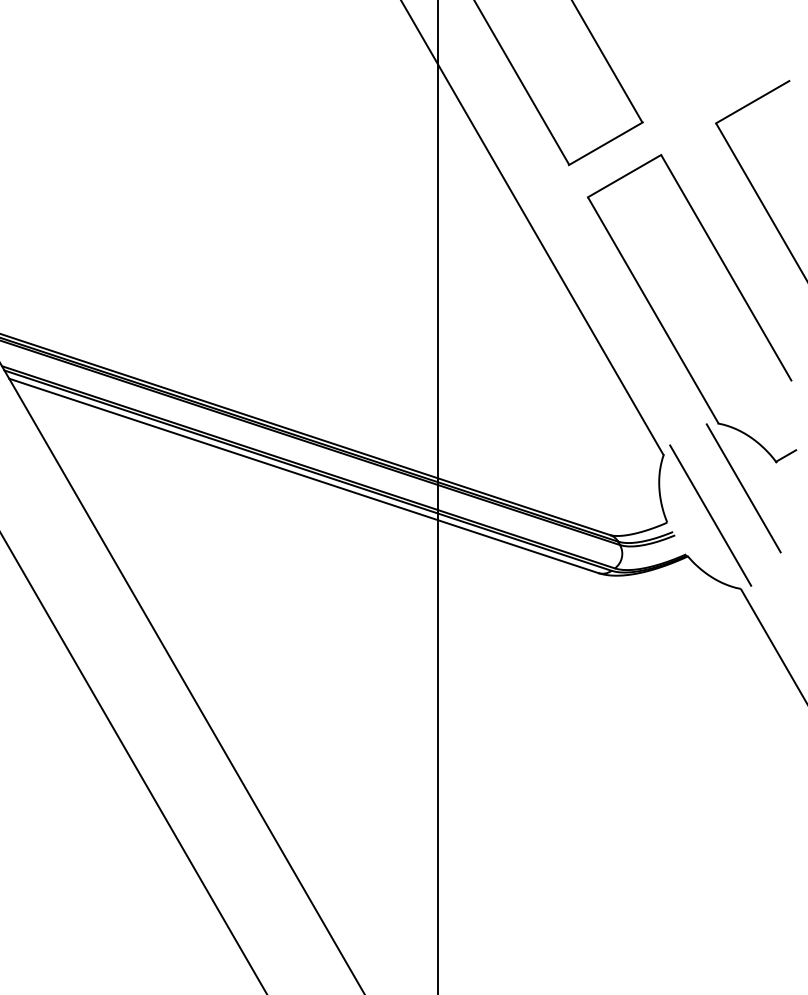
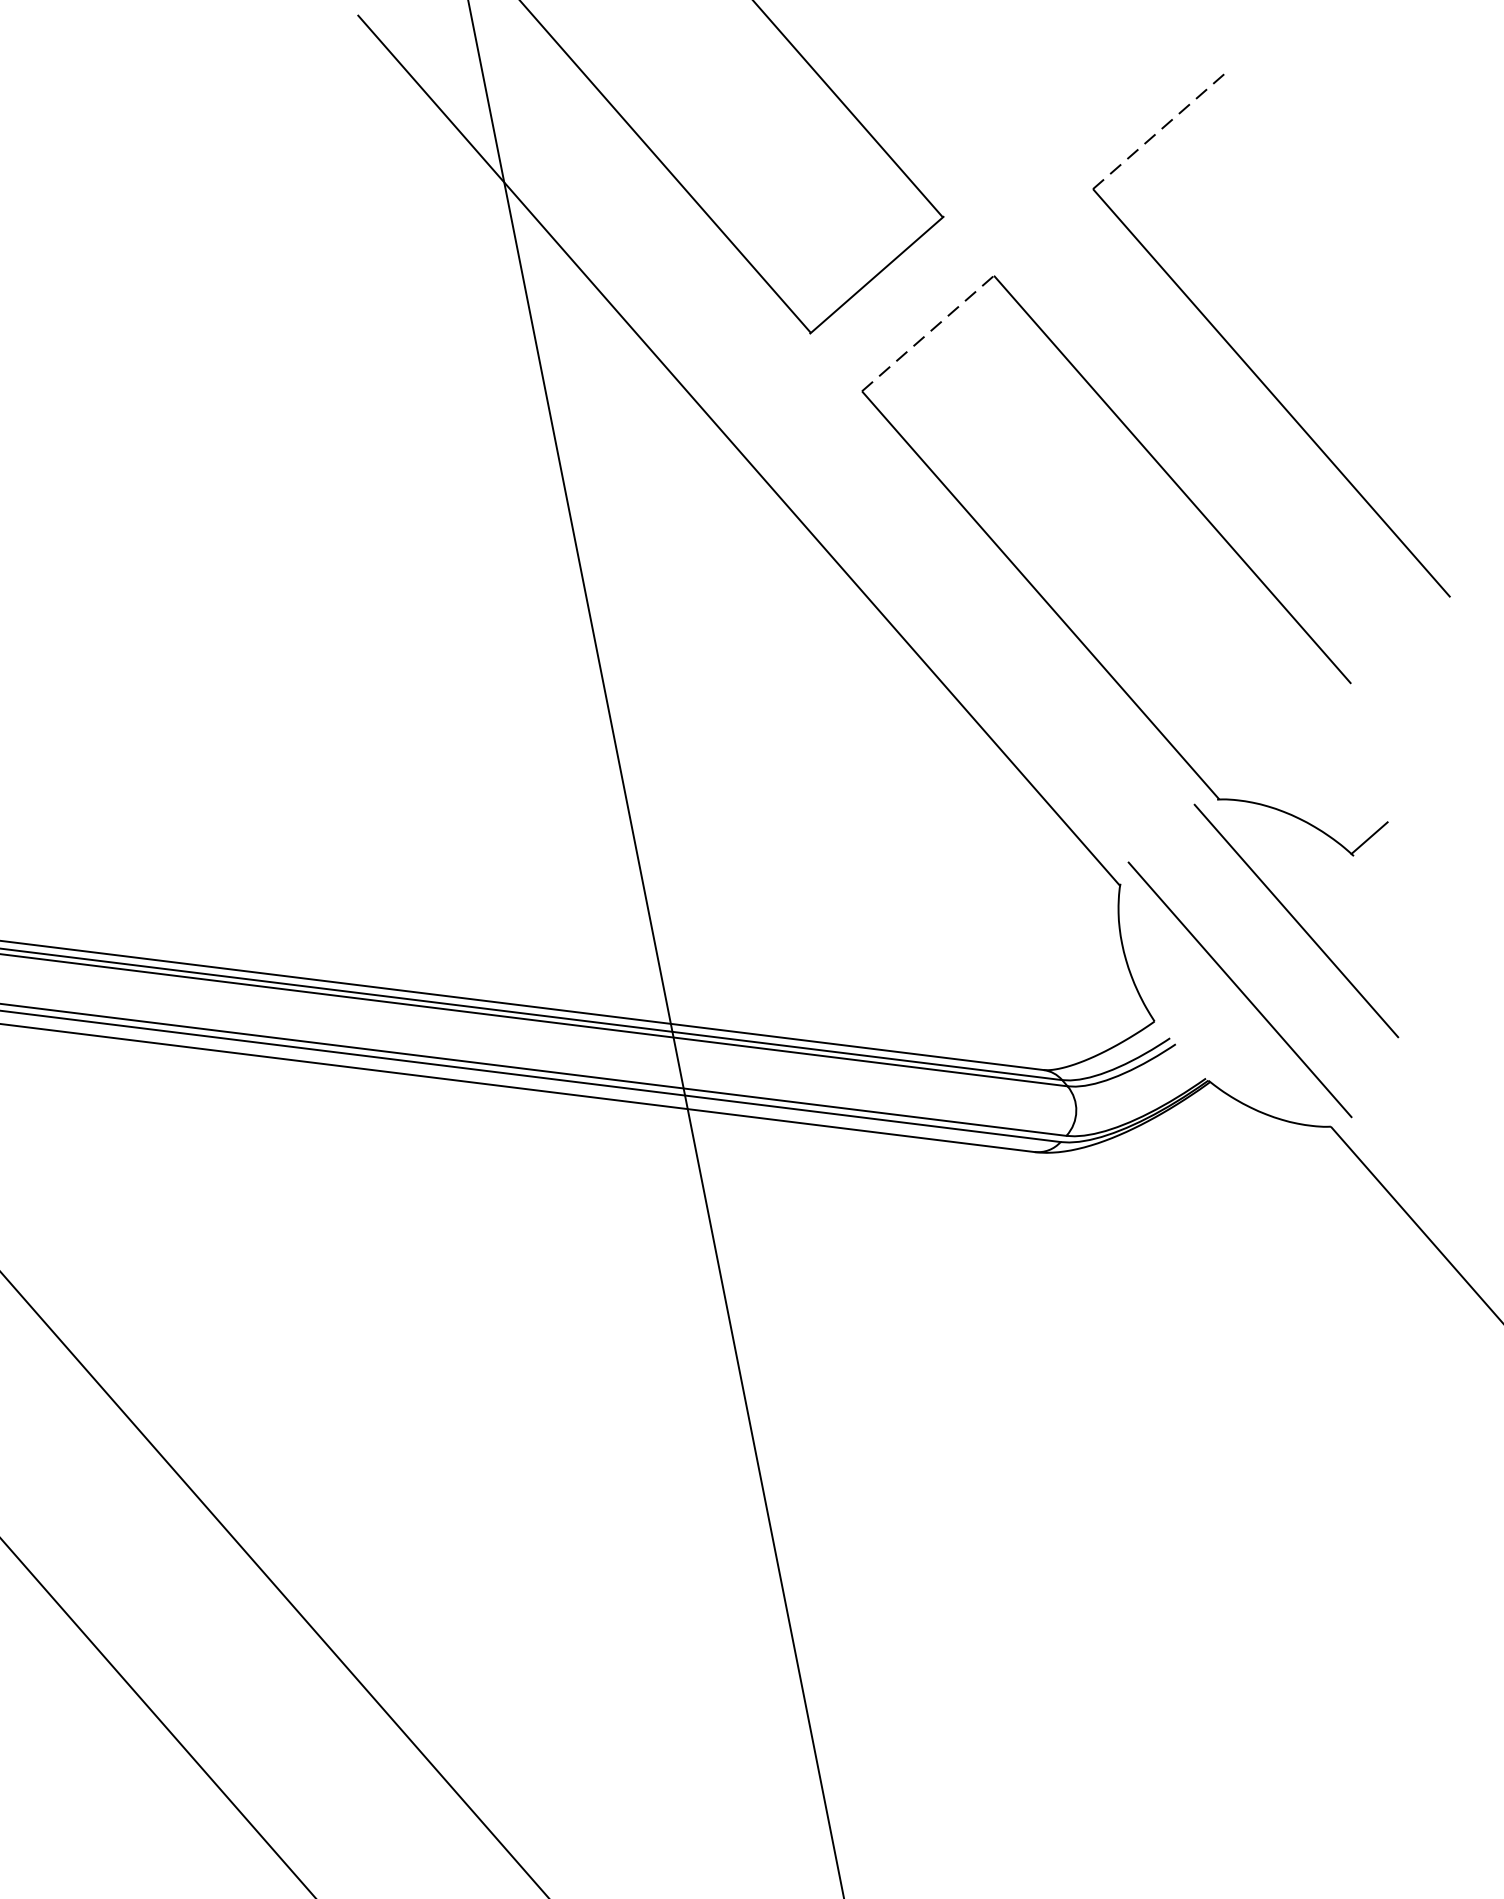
line: (753, 101) -> (1160, 129), solid -> dashed
line: (625, 175) -> (929, 331), solid -> dashed

